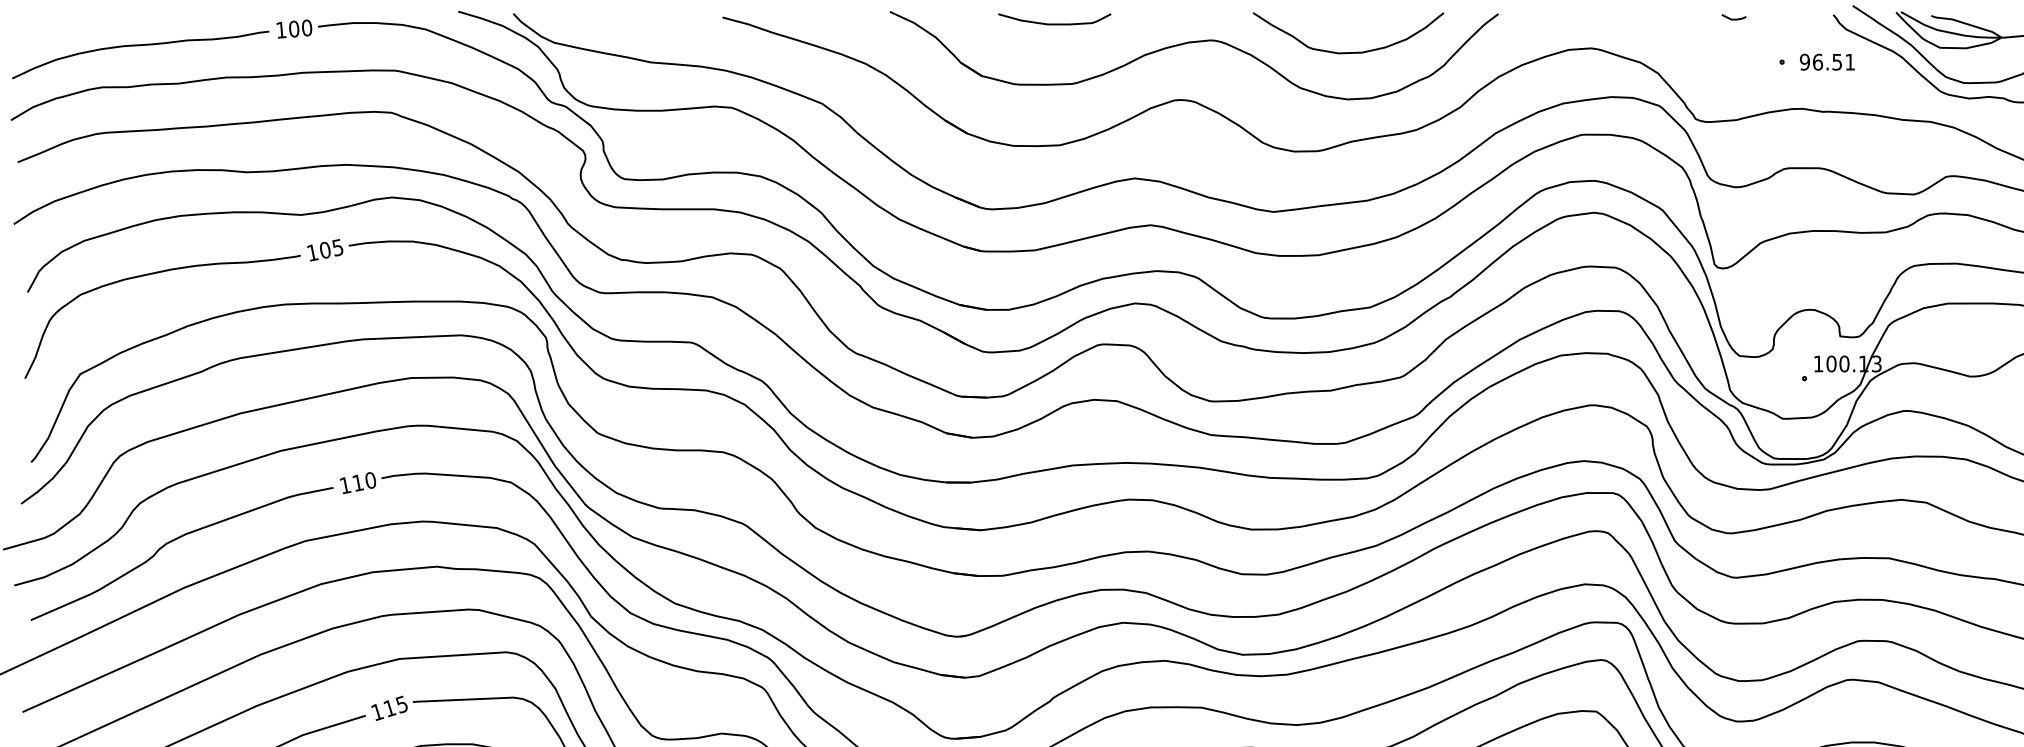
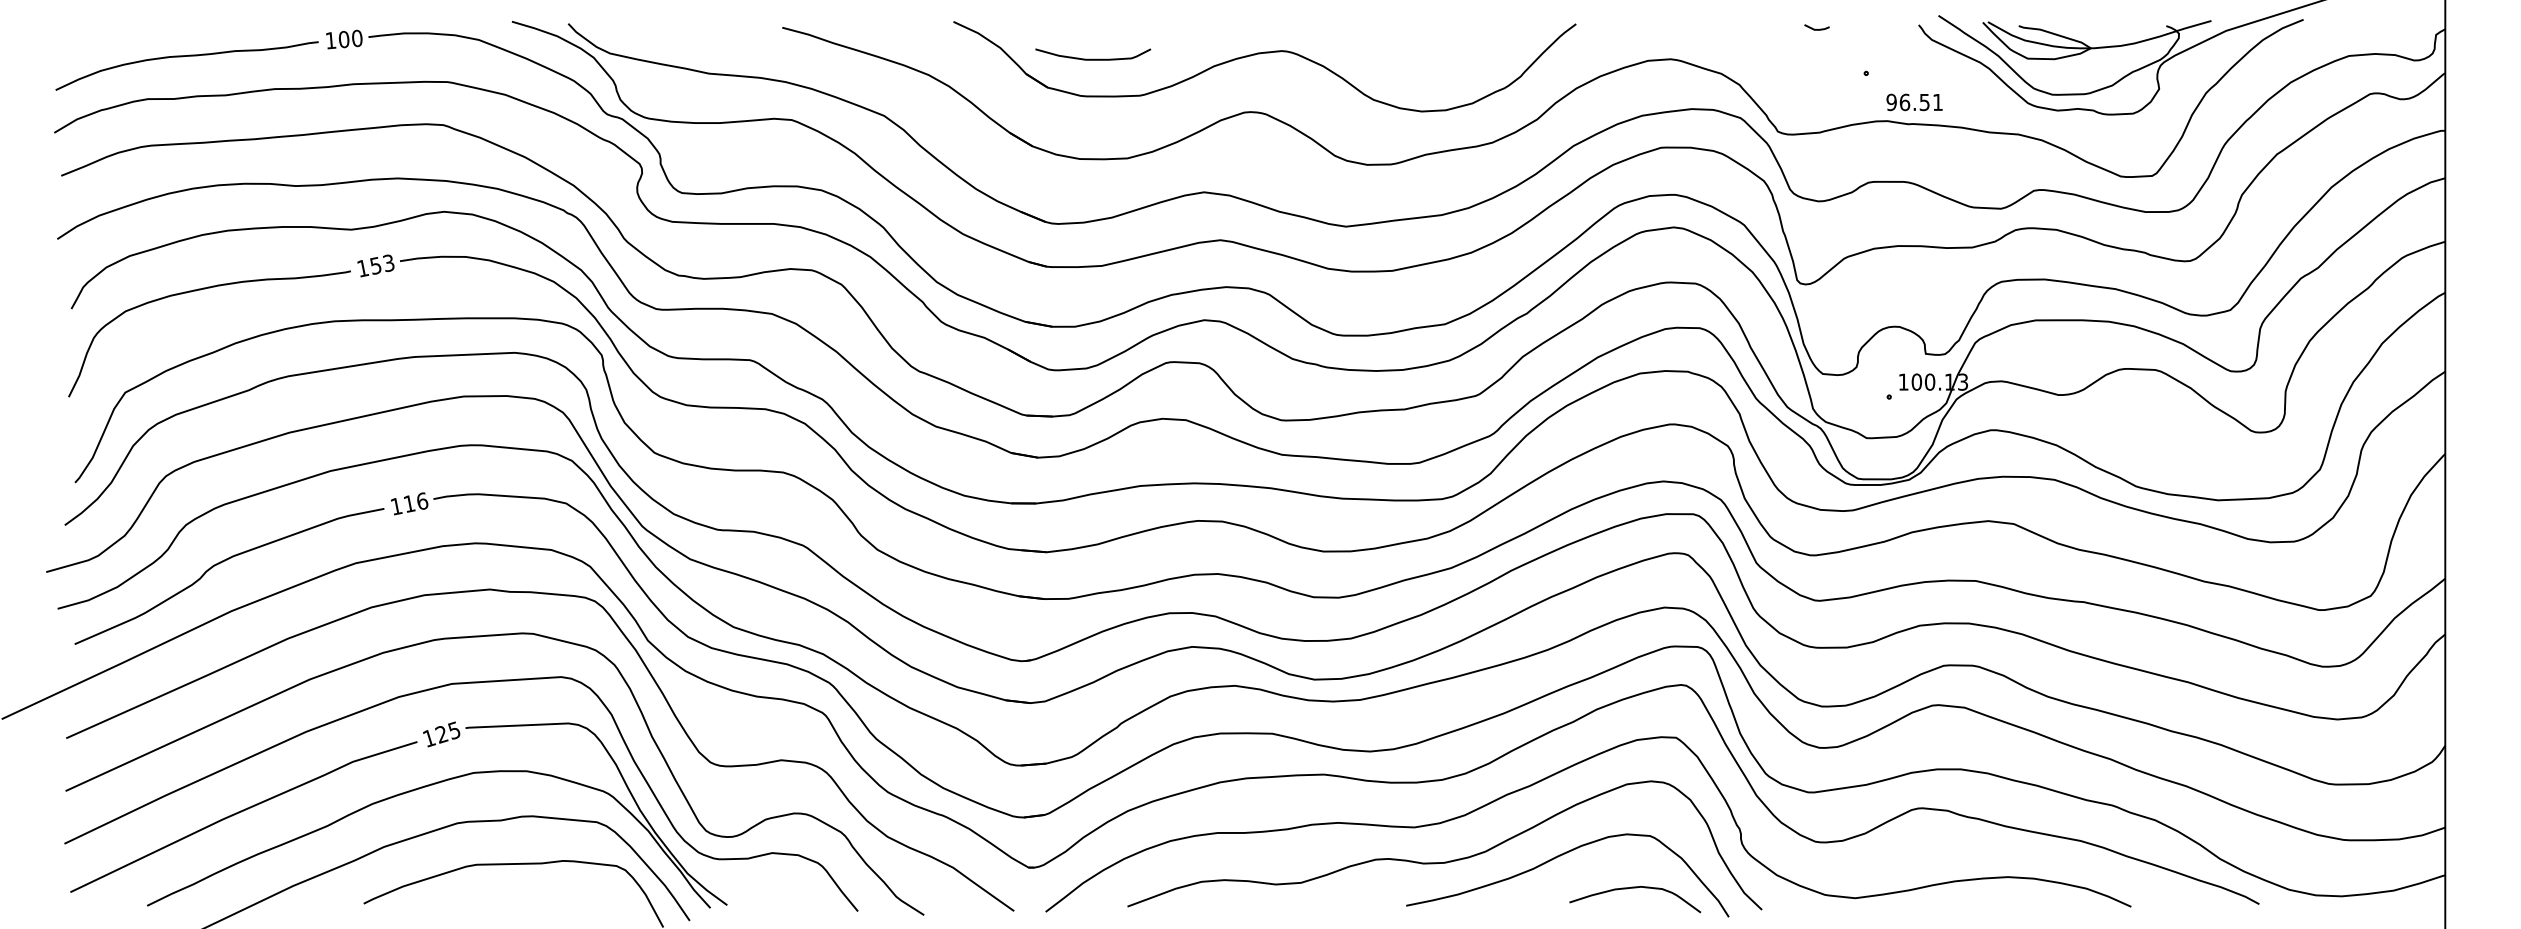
curve: (1055, 23) -> (1093, 58), moved
curve: (1348, 52) -> (1422, 63), removed
text: (1827, 62) -> (1914, 102), moved
text: (331, 248) -> (382, 264), 105 -> 153
text: (370, 479) -> (422, 500), 110 -> 116
text: (389, 708) -> (441, 734), 115 -> 125

